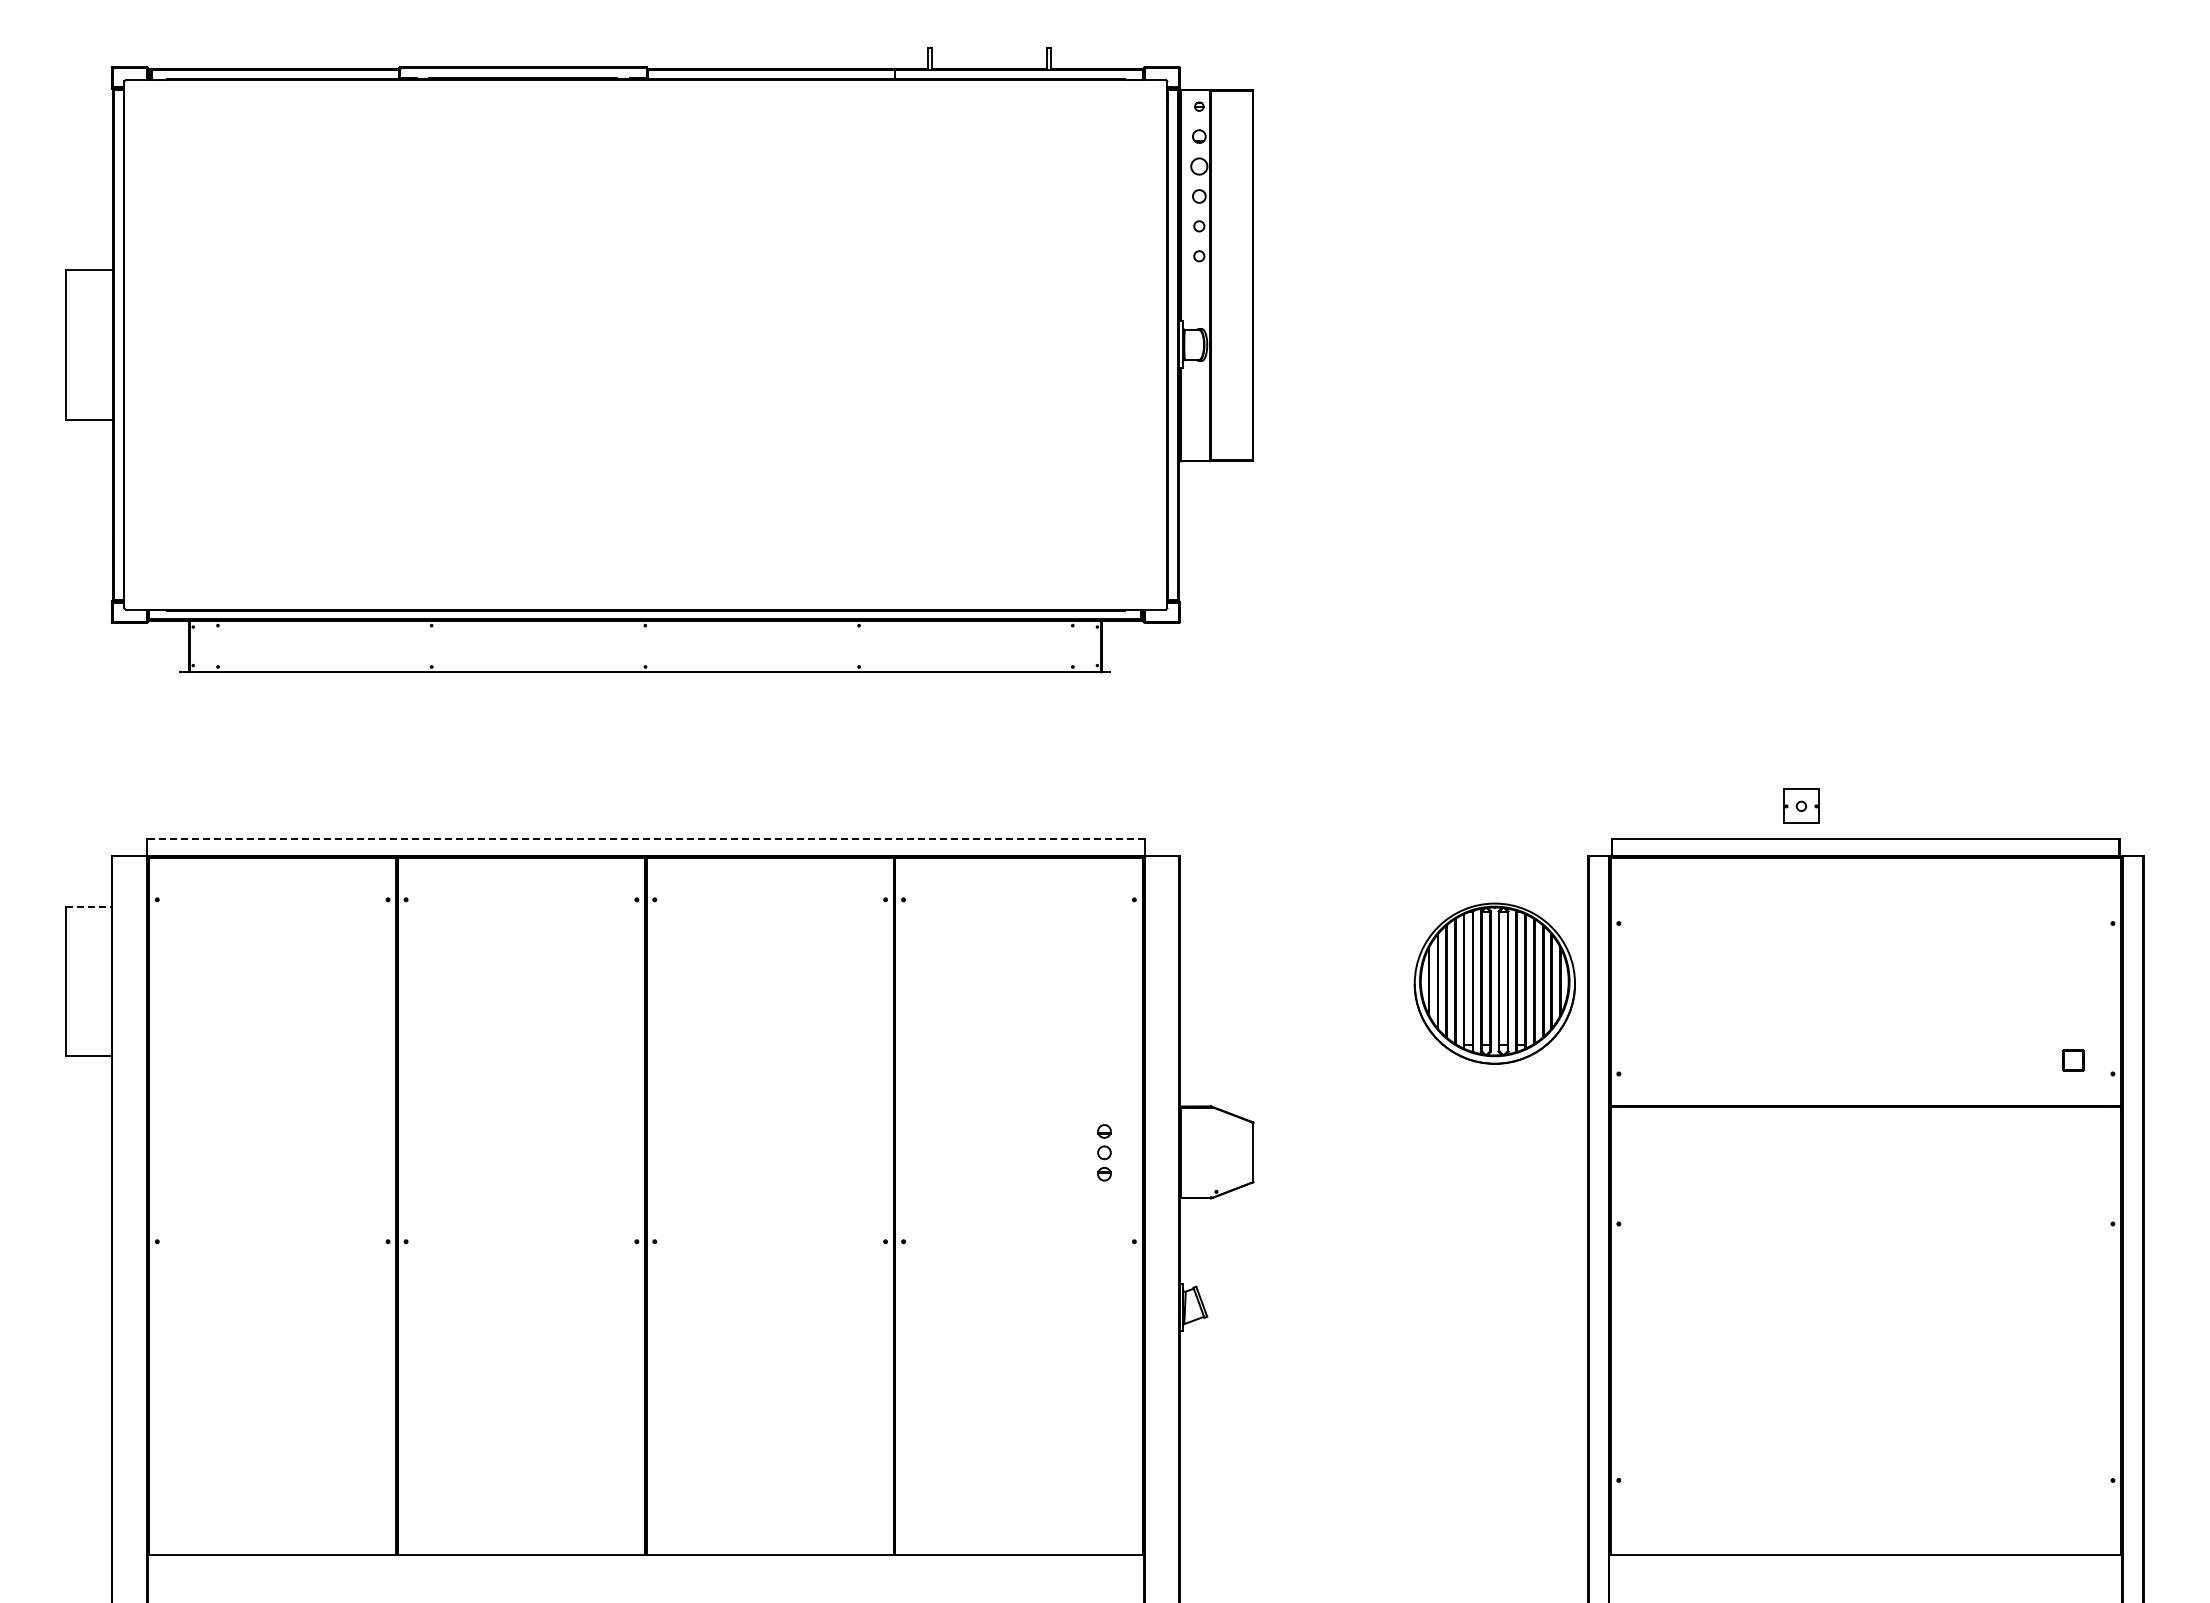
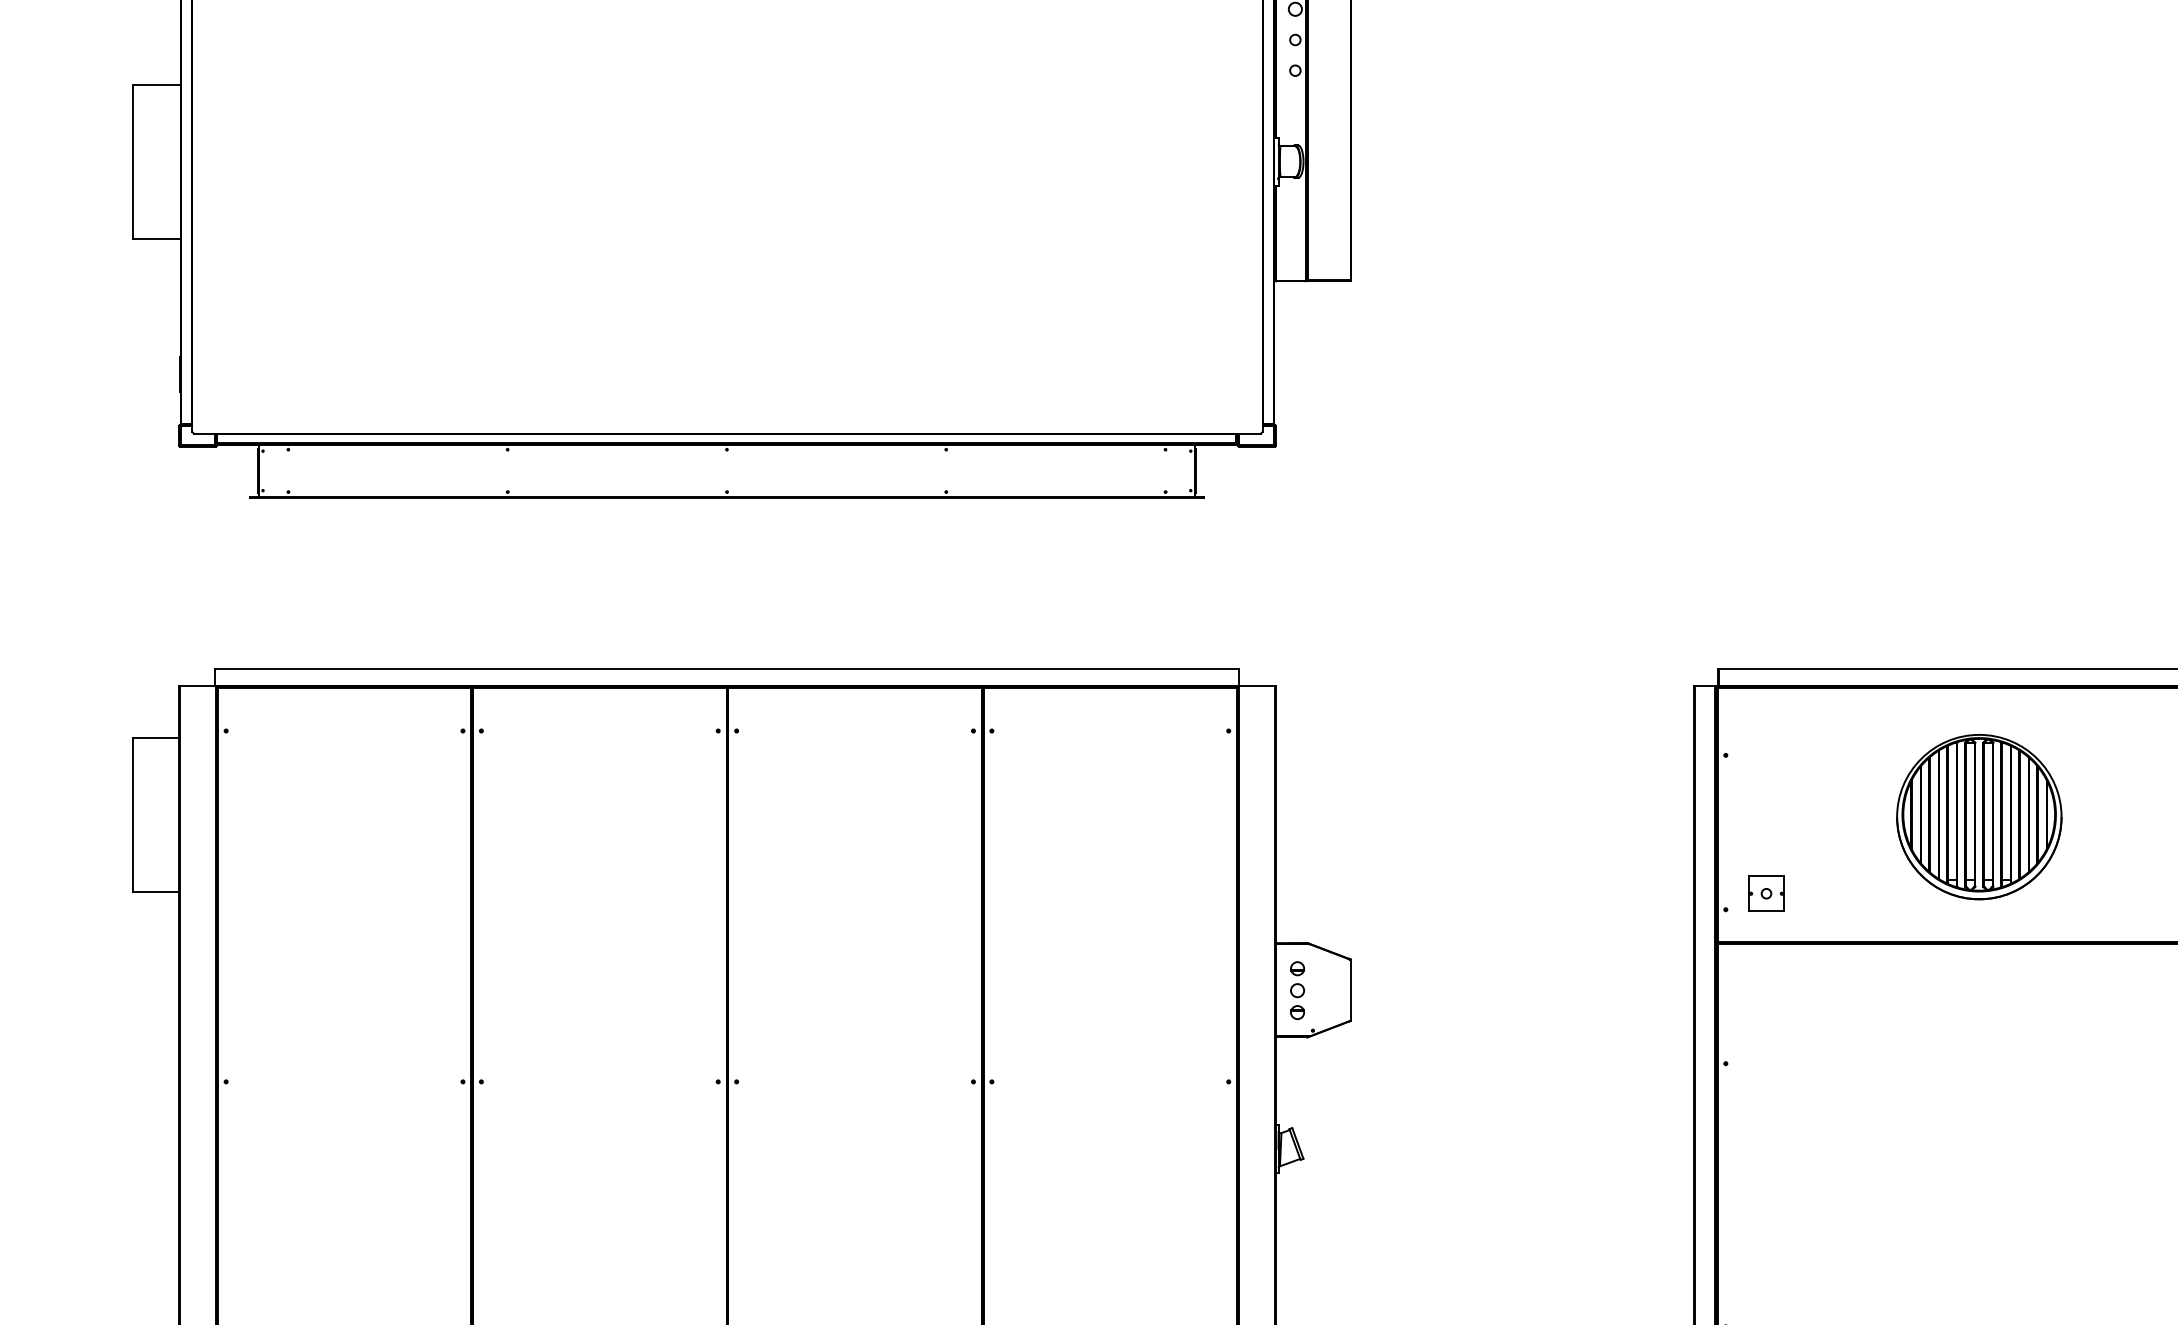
part: (1801, 805) -> (1766, 892), moved
line: (645, 839) -> (727, 669), dashed -> solid
line: (88, 906) -> (155, 737), dashed -> solid
part: (1494, 983) -> (1978, 816), moved
part: (1104, 1152) -> (1297, 990), moved

